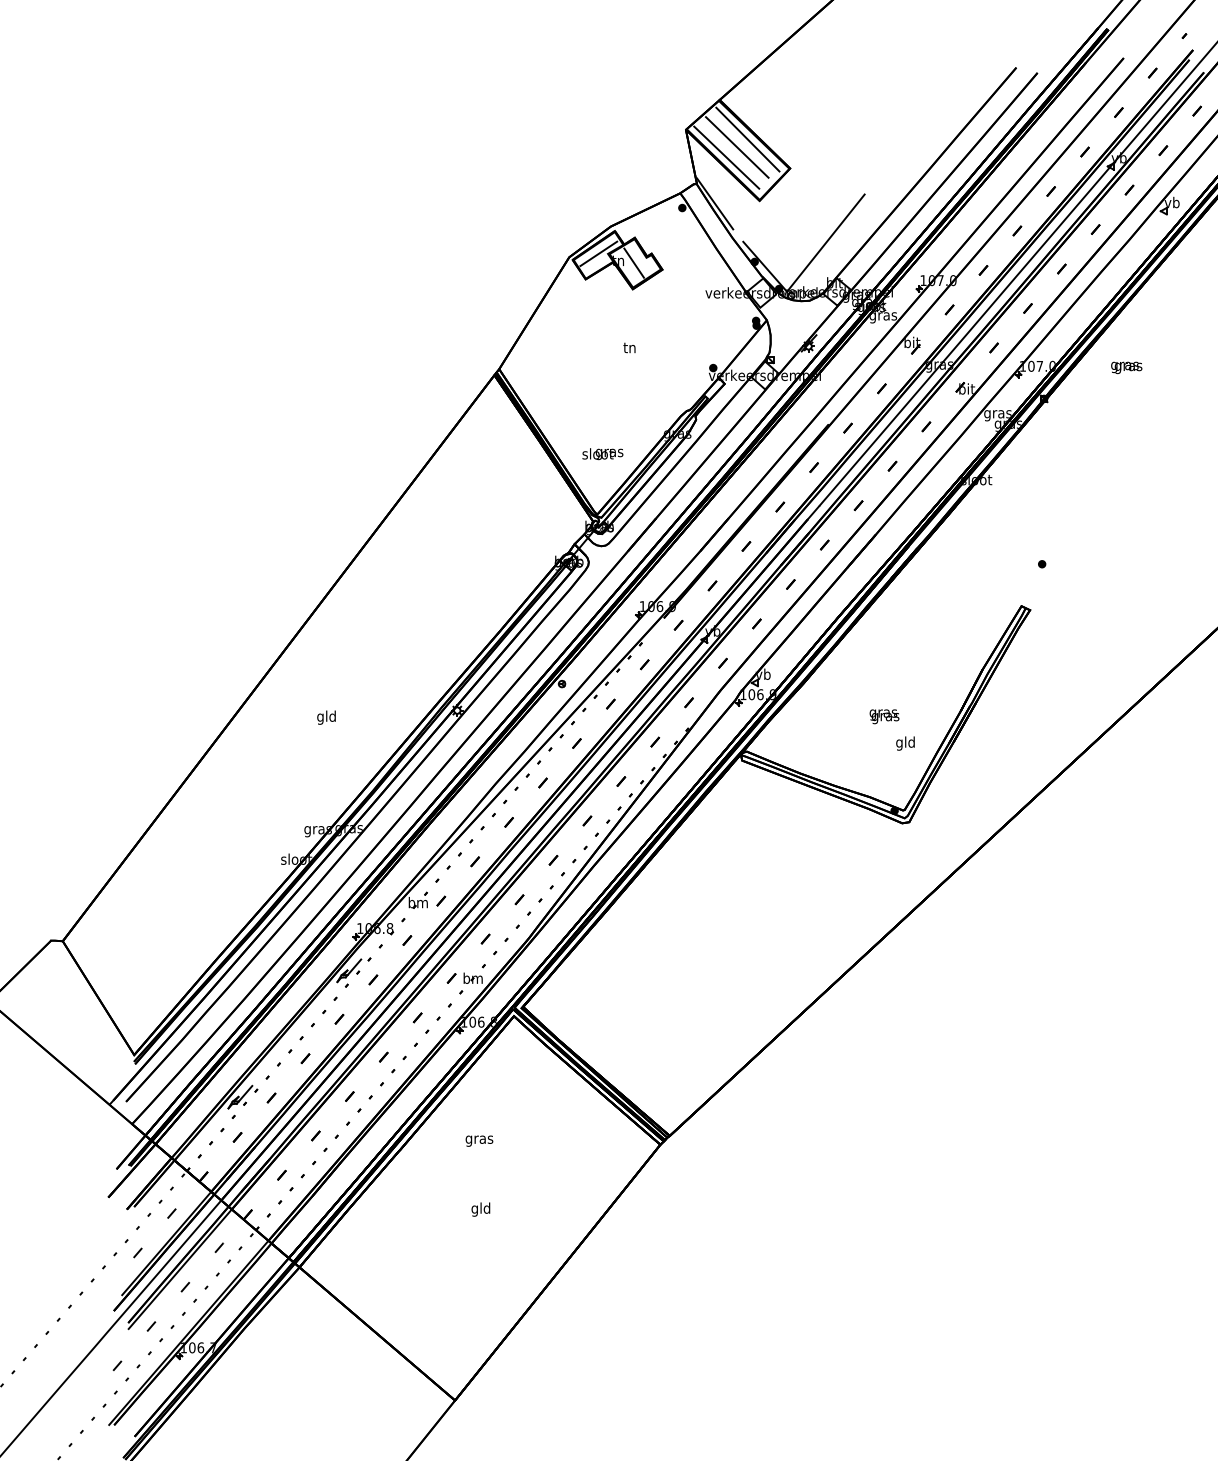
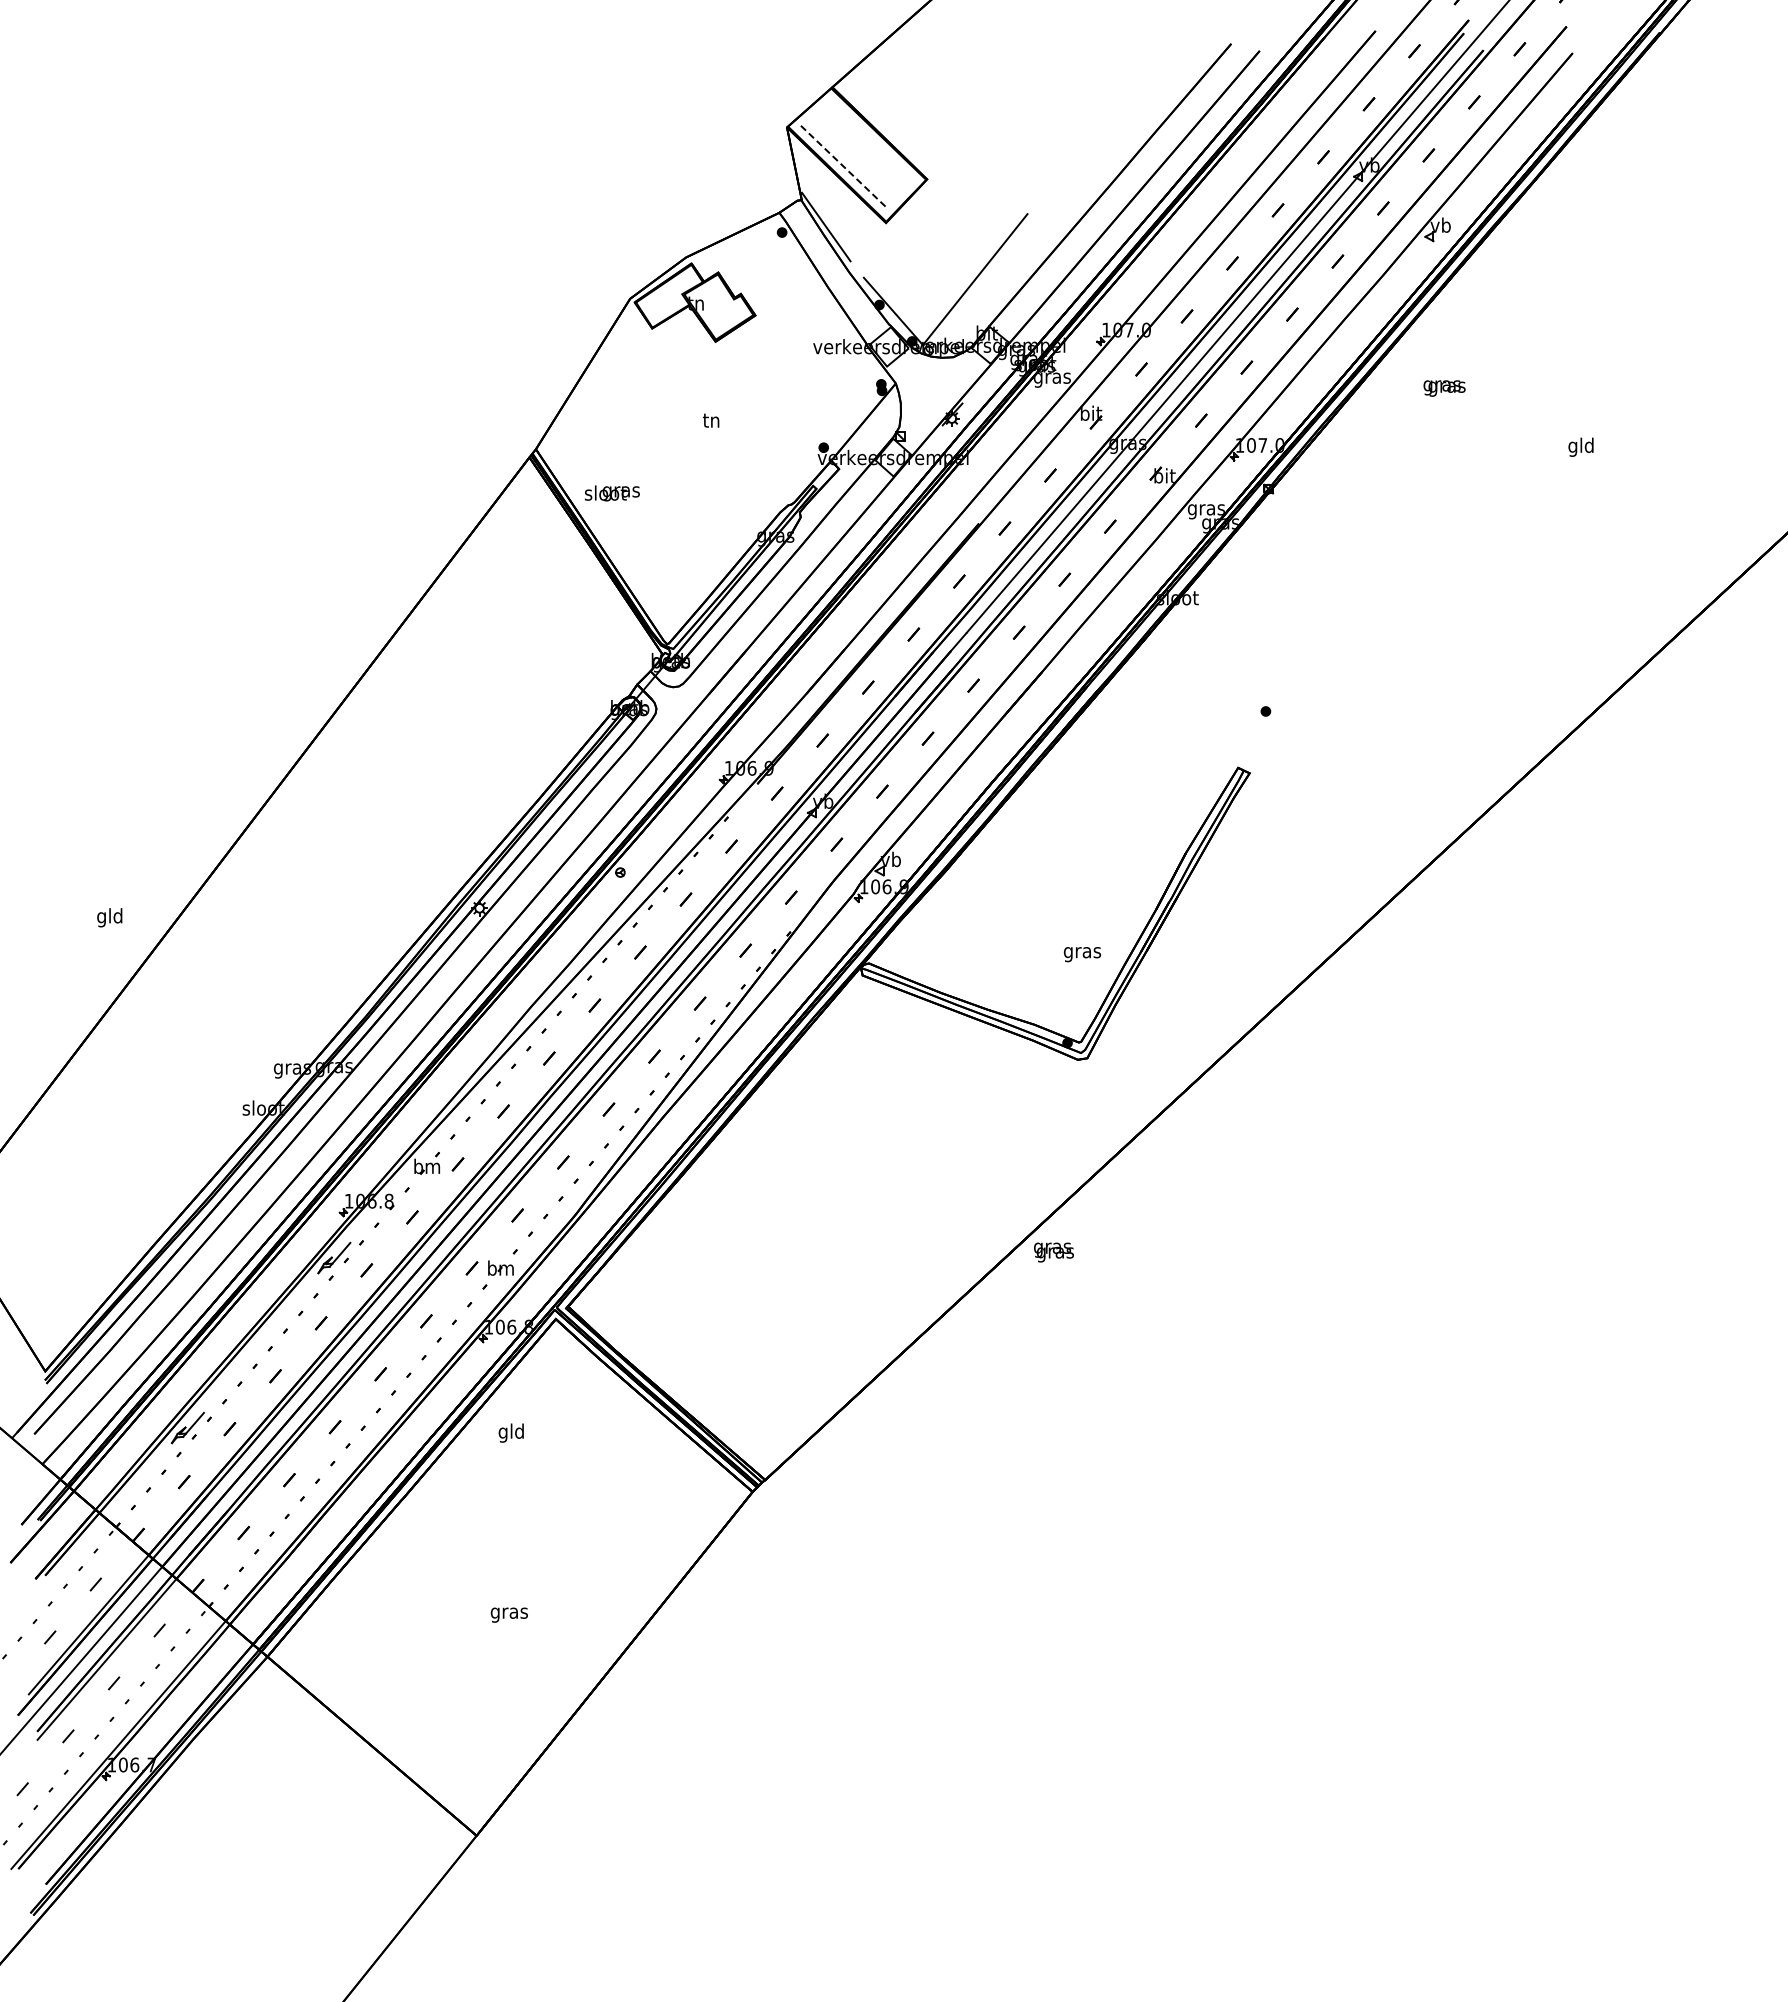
line: (747, 139) -> (869, 140), removed
line: (736, 146) -> (855, 150), removed
line: (726, 157) -> (841, 164), solid -> dashed
line: (598, 253) -> (669, 293), removed
line: (634, 263) -> (717, 306), removed
text: (1126, 367) -> (1444, 388), moved
text: (602, 454) -> (611, 493), moved
text: (884, 716) -> (1053, 1252), moved
text: (326, 717) -> (109, 917), moved
text: (905, 743) -> (1082, 952), gld -> gras
text: (478, 1140) -> (508, 1614), moved
text: (480, 1209) -> (510, 1432), moved

